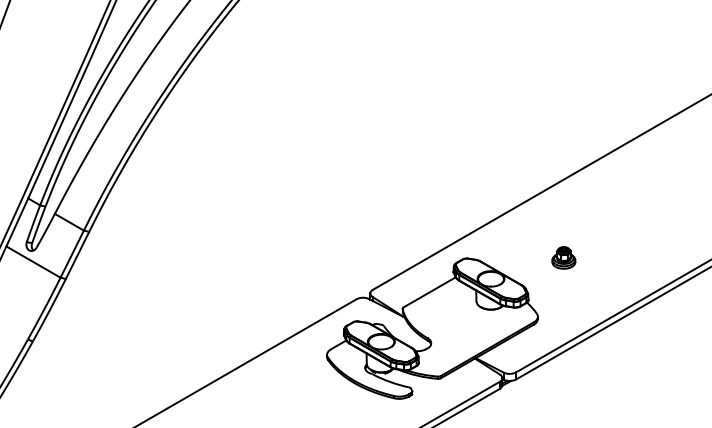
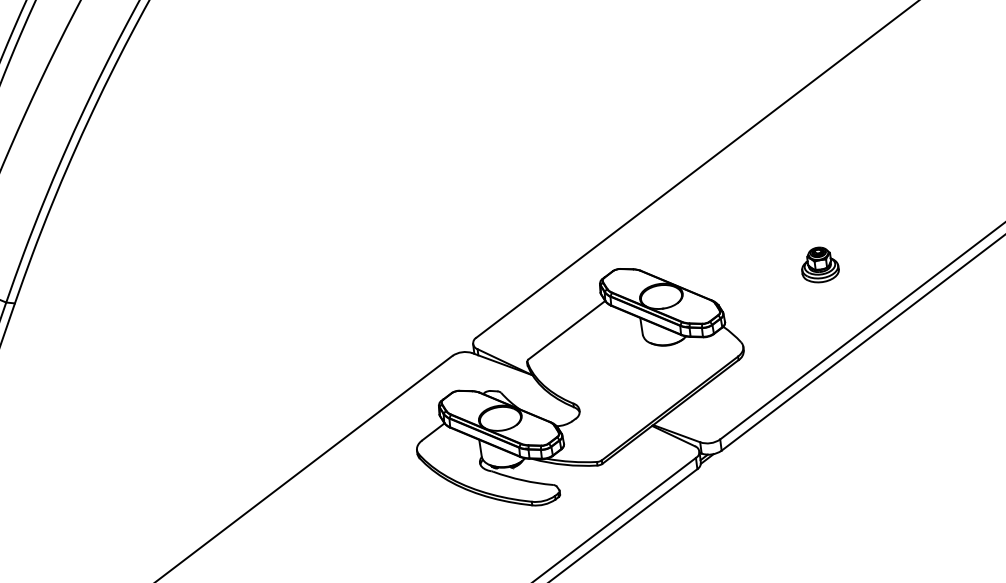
part: (563, 257) -> (819, 264), moved

